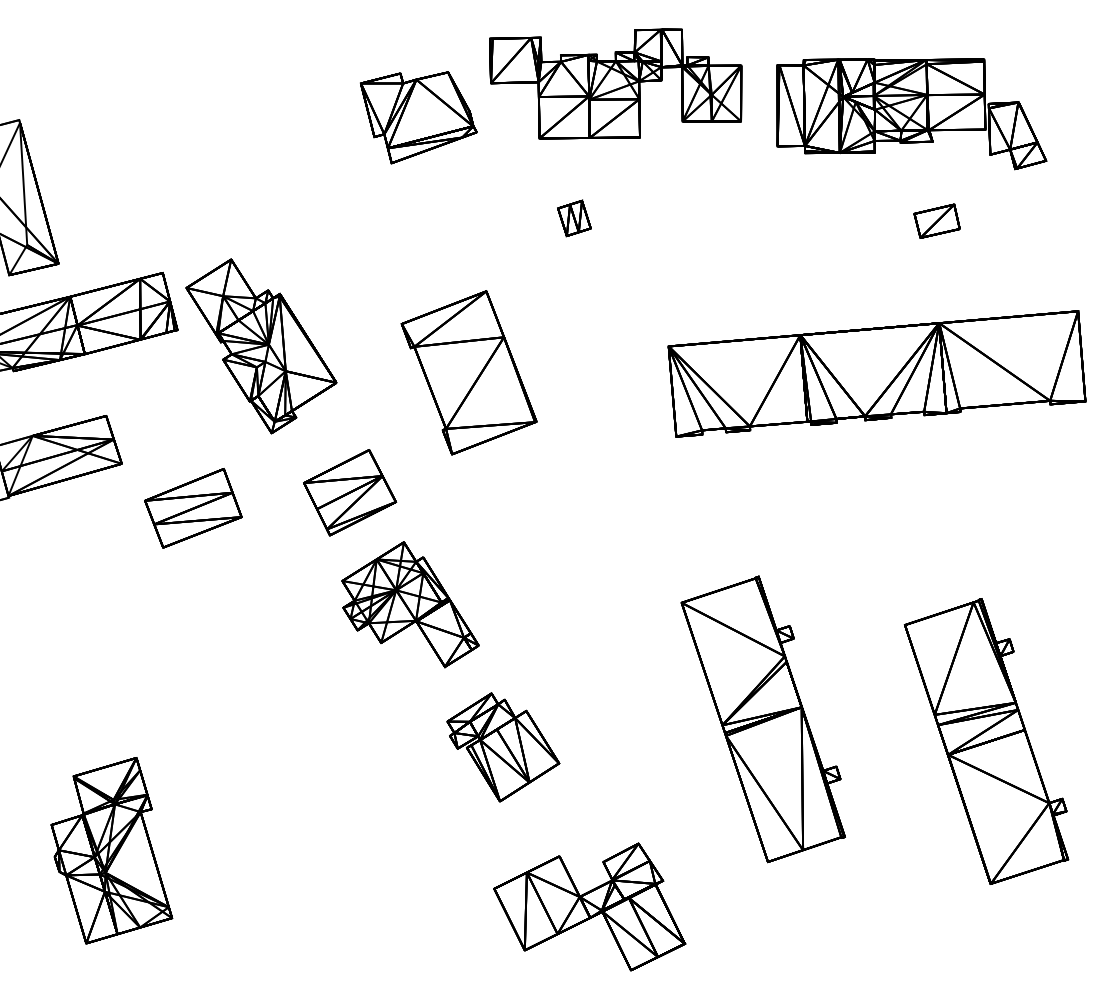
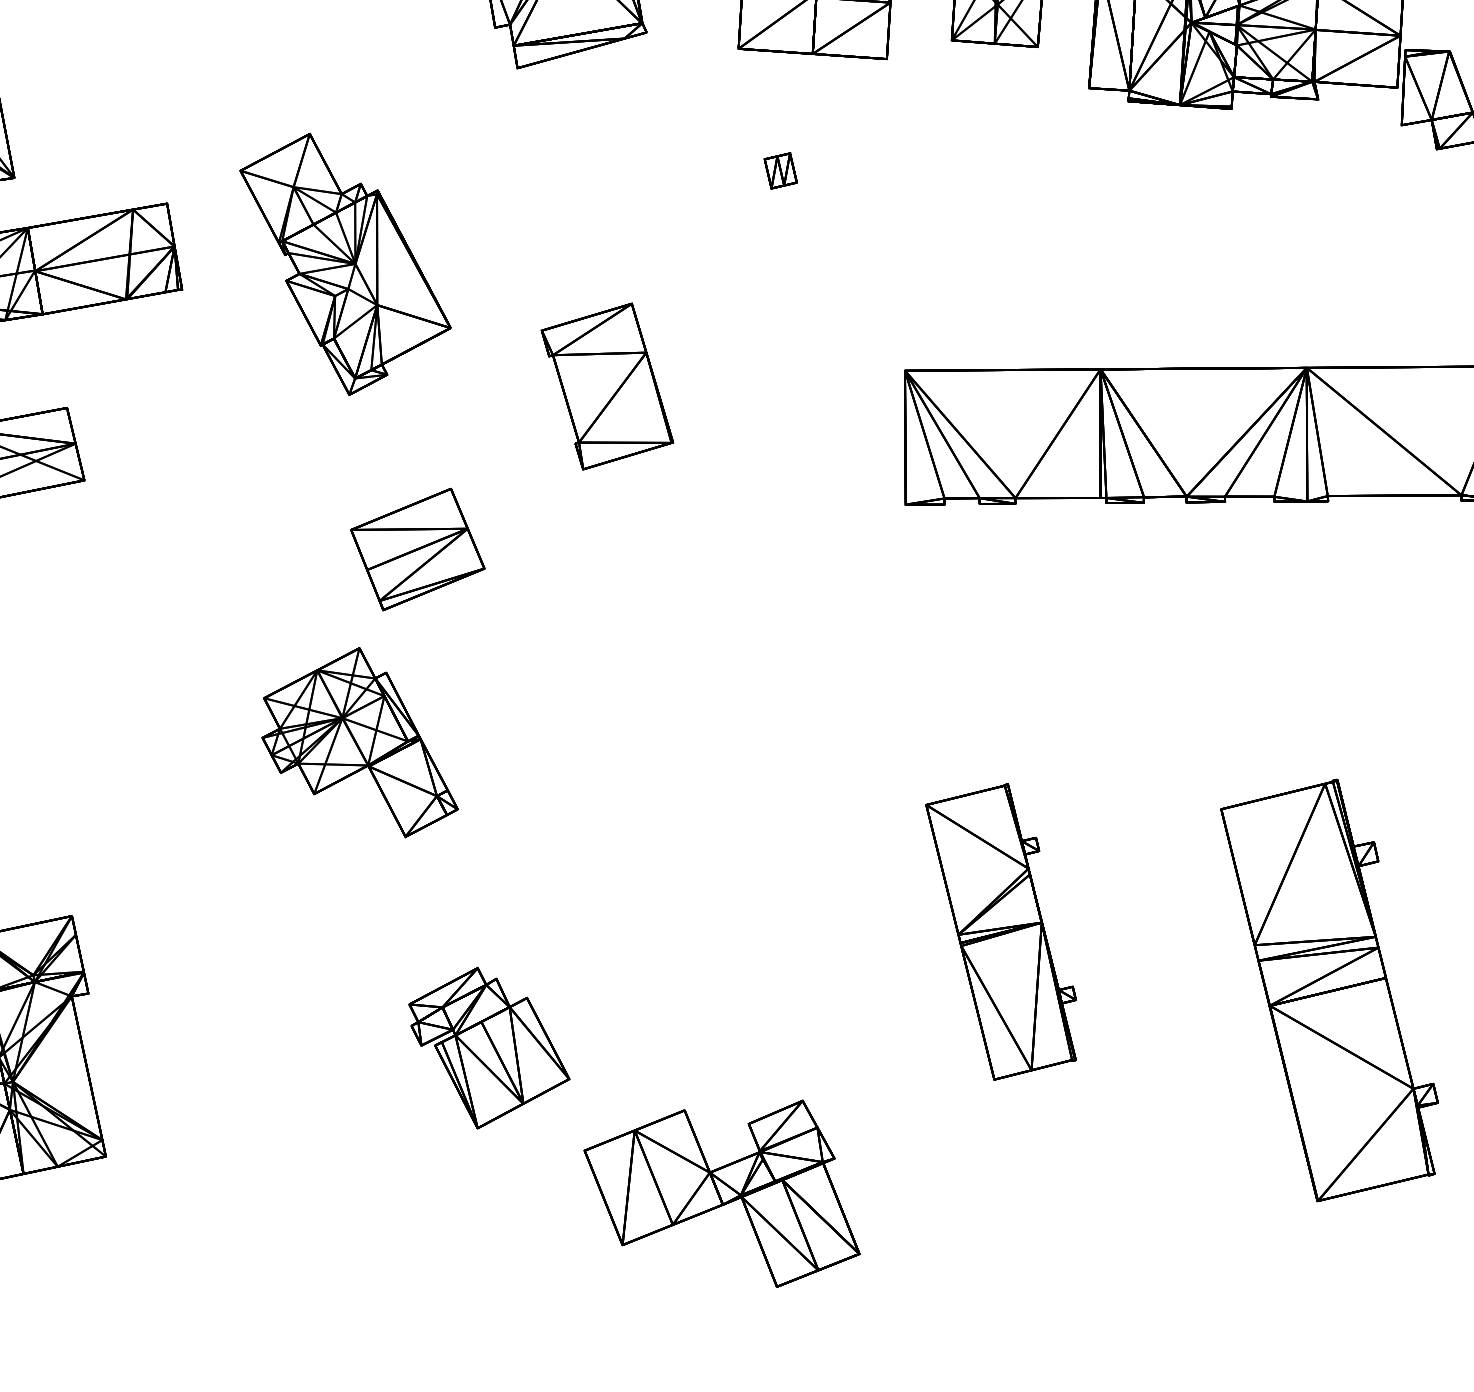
part: (574, 218) -> (780, 171), size x0.7
part: (936, 220) -> (1314, 215), removed
part: (261, 346) -> (344, 265), moved
part: (468, 372) -> (606, 385), size x0.7
part: (193, 508) -> (185, 554), removed
part: (410, 604) -> (361, 740), moved
part: (762, 719) -> (1000, 932), size x0.7
part: (503, 747) -> (489, 1049), moved

